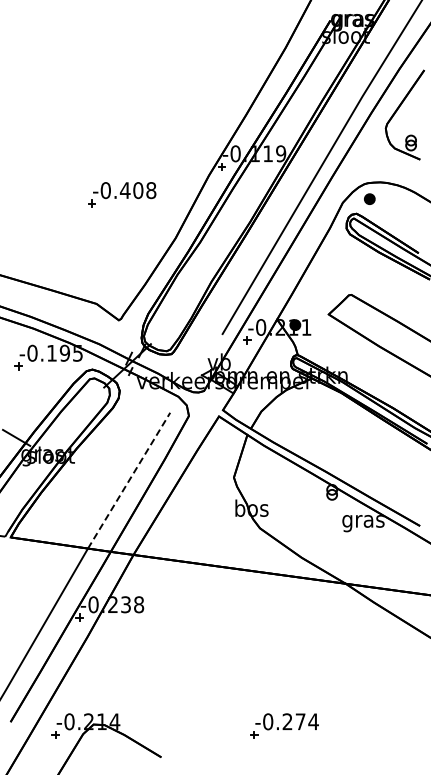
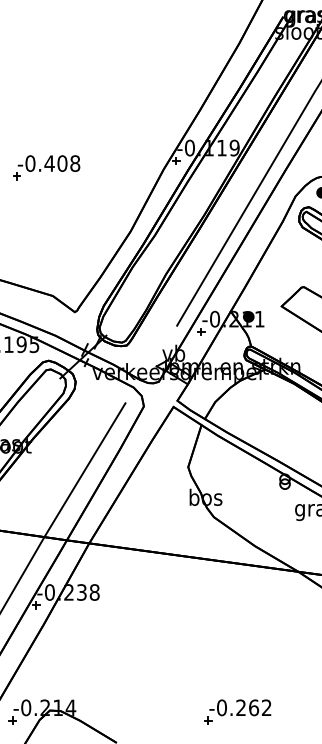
part: (122, 194) -> (46, 167), moved
line: (129, 480) -> (85, 470), dashed -> solid
text: (306, 721) -> (259, 707), -0.274 -> -0.262

